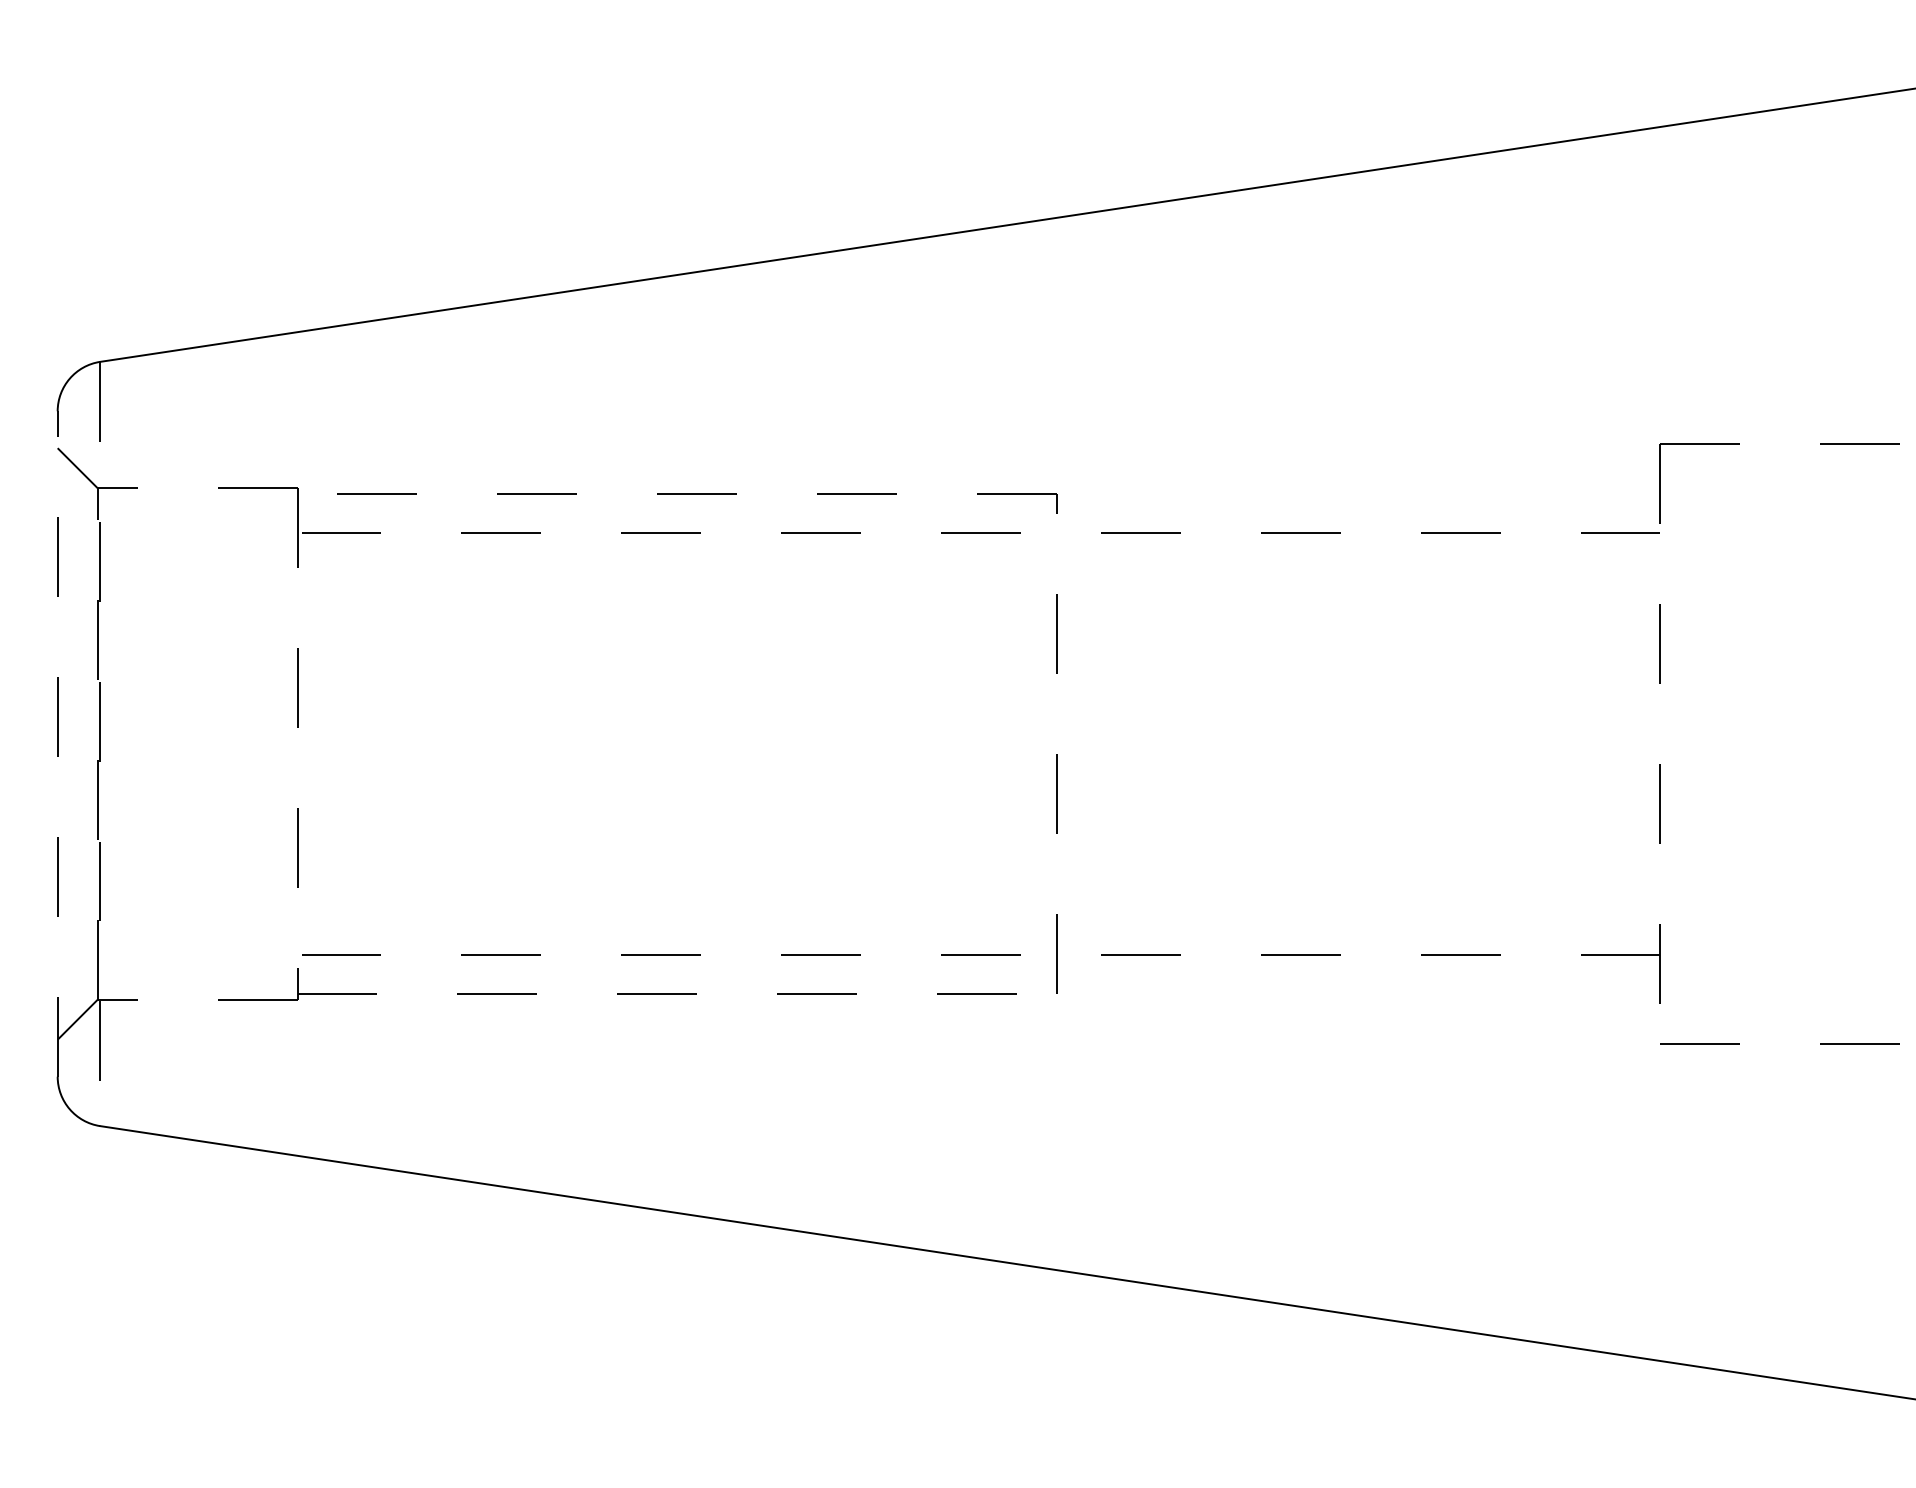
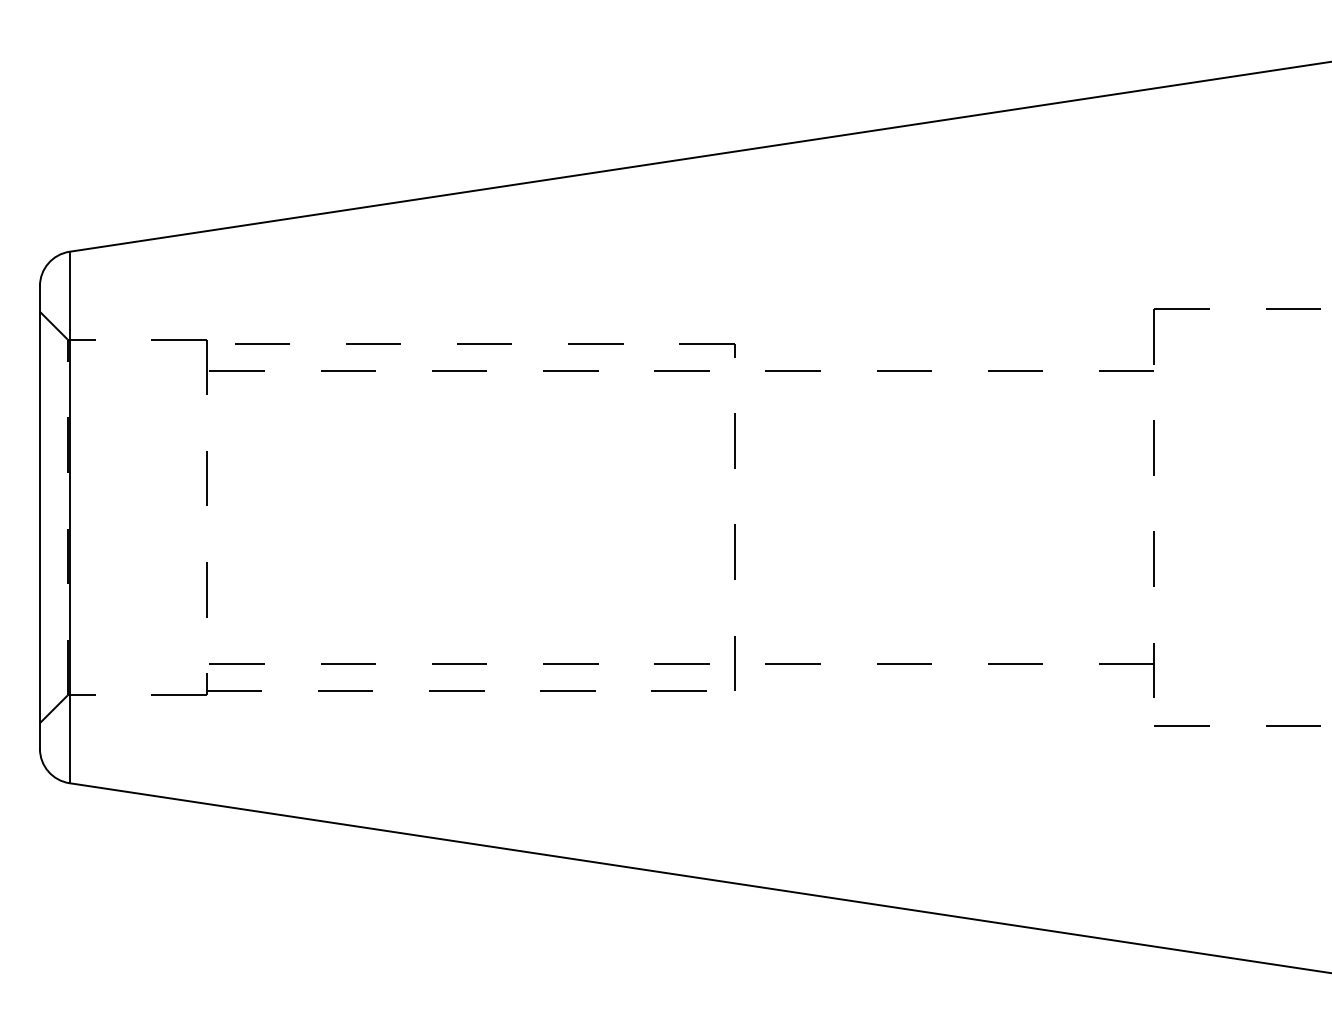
line: (57, 744) -> (39, 517), dashed -> solid
line: (100, 744) -> (69, 517), dashed -> solid

